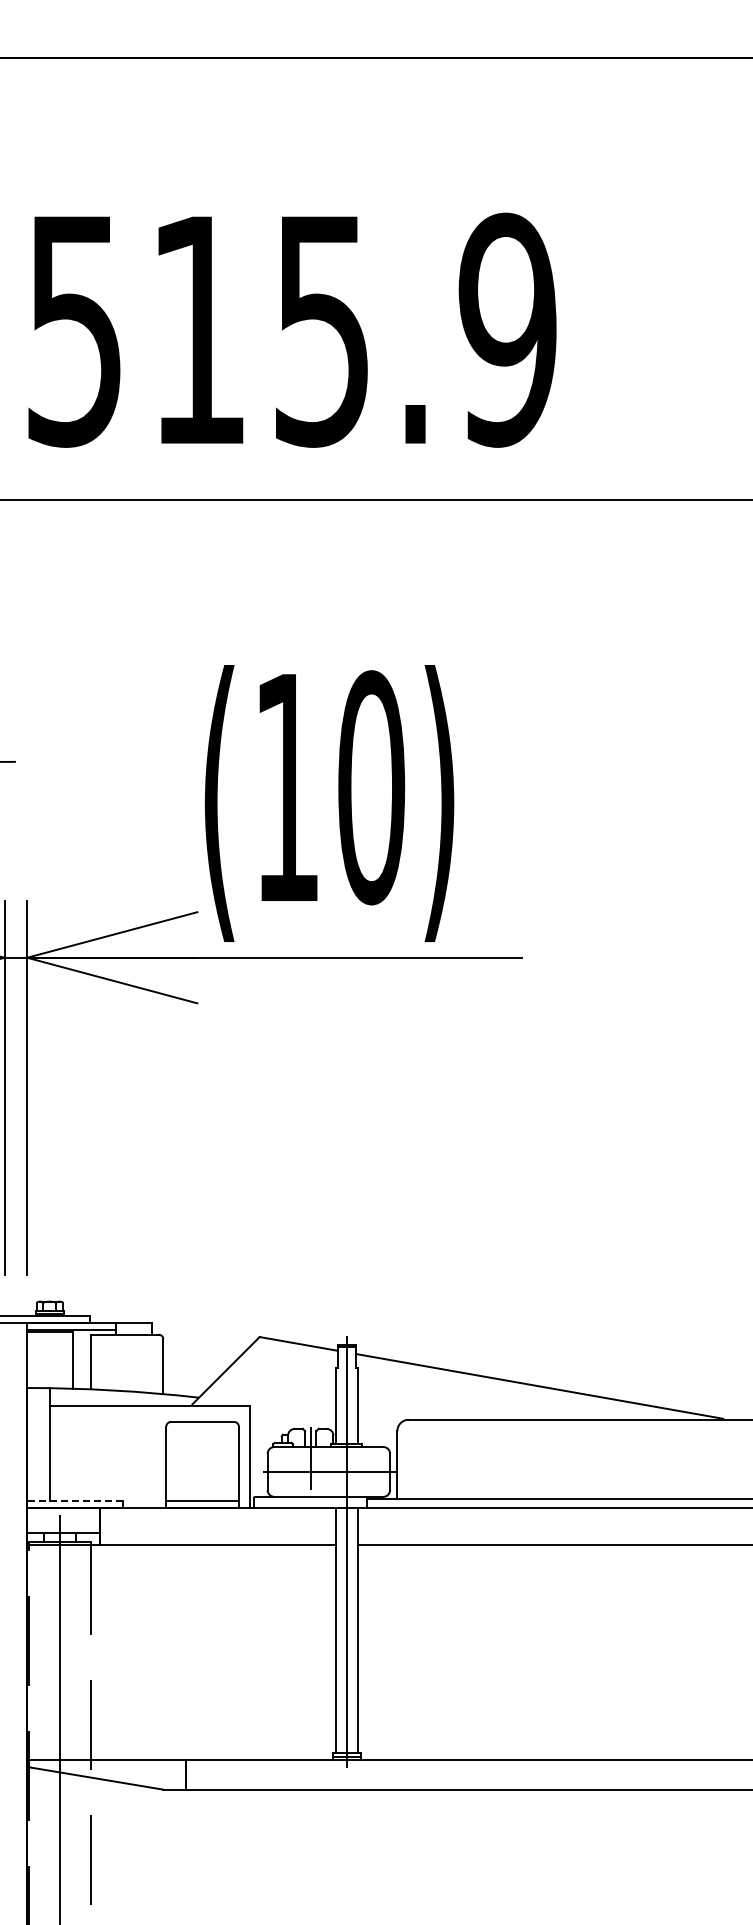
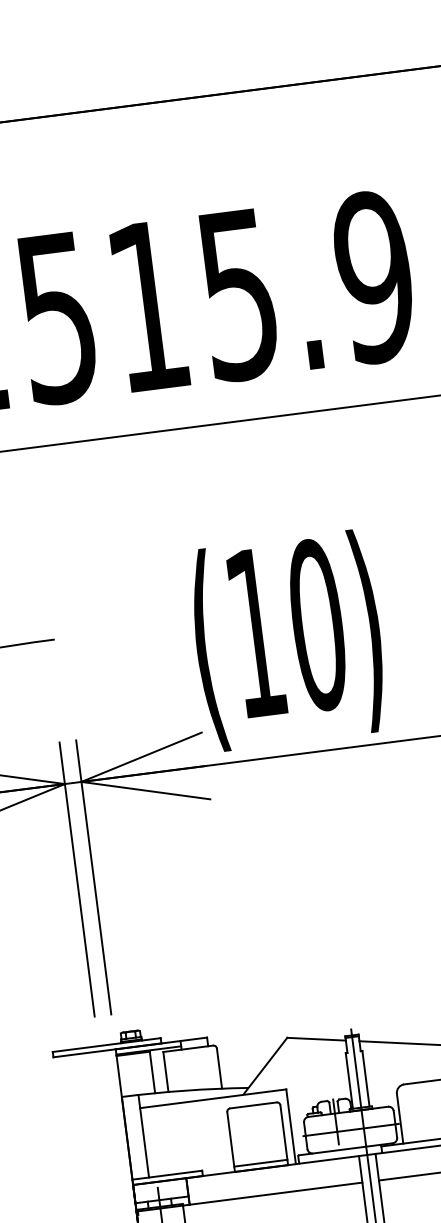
line: (74, 1500) -> (167, 1174), dashed -> solid

